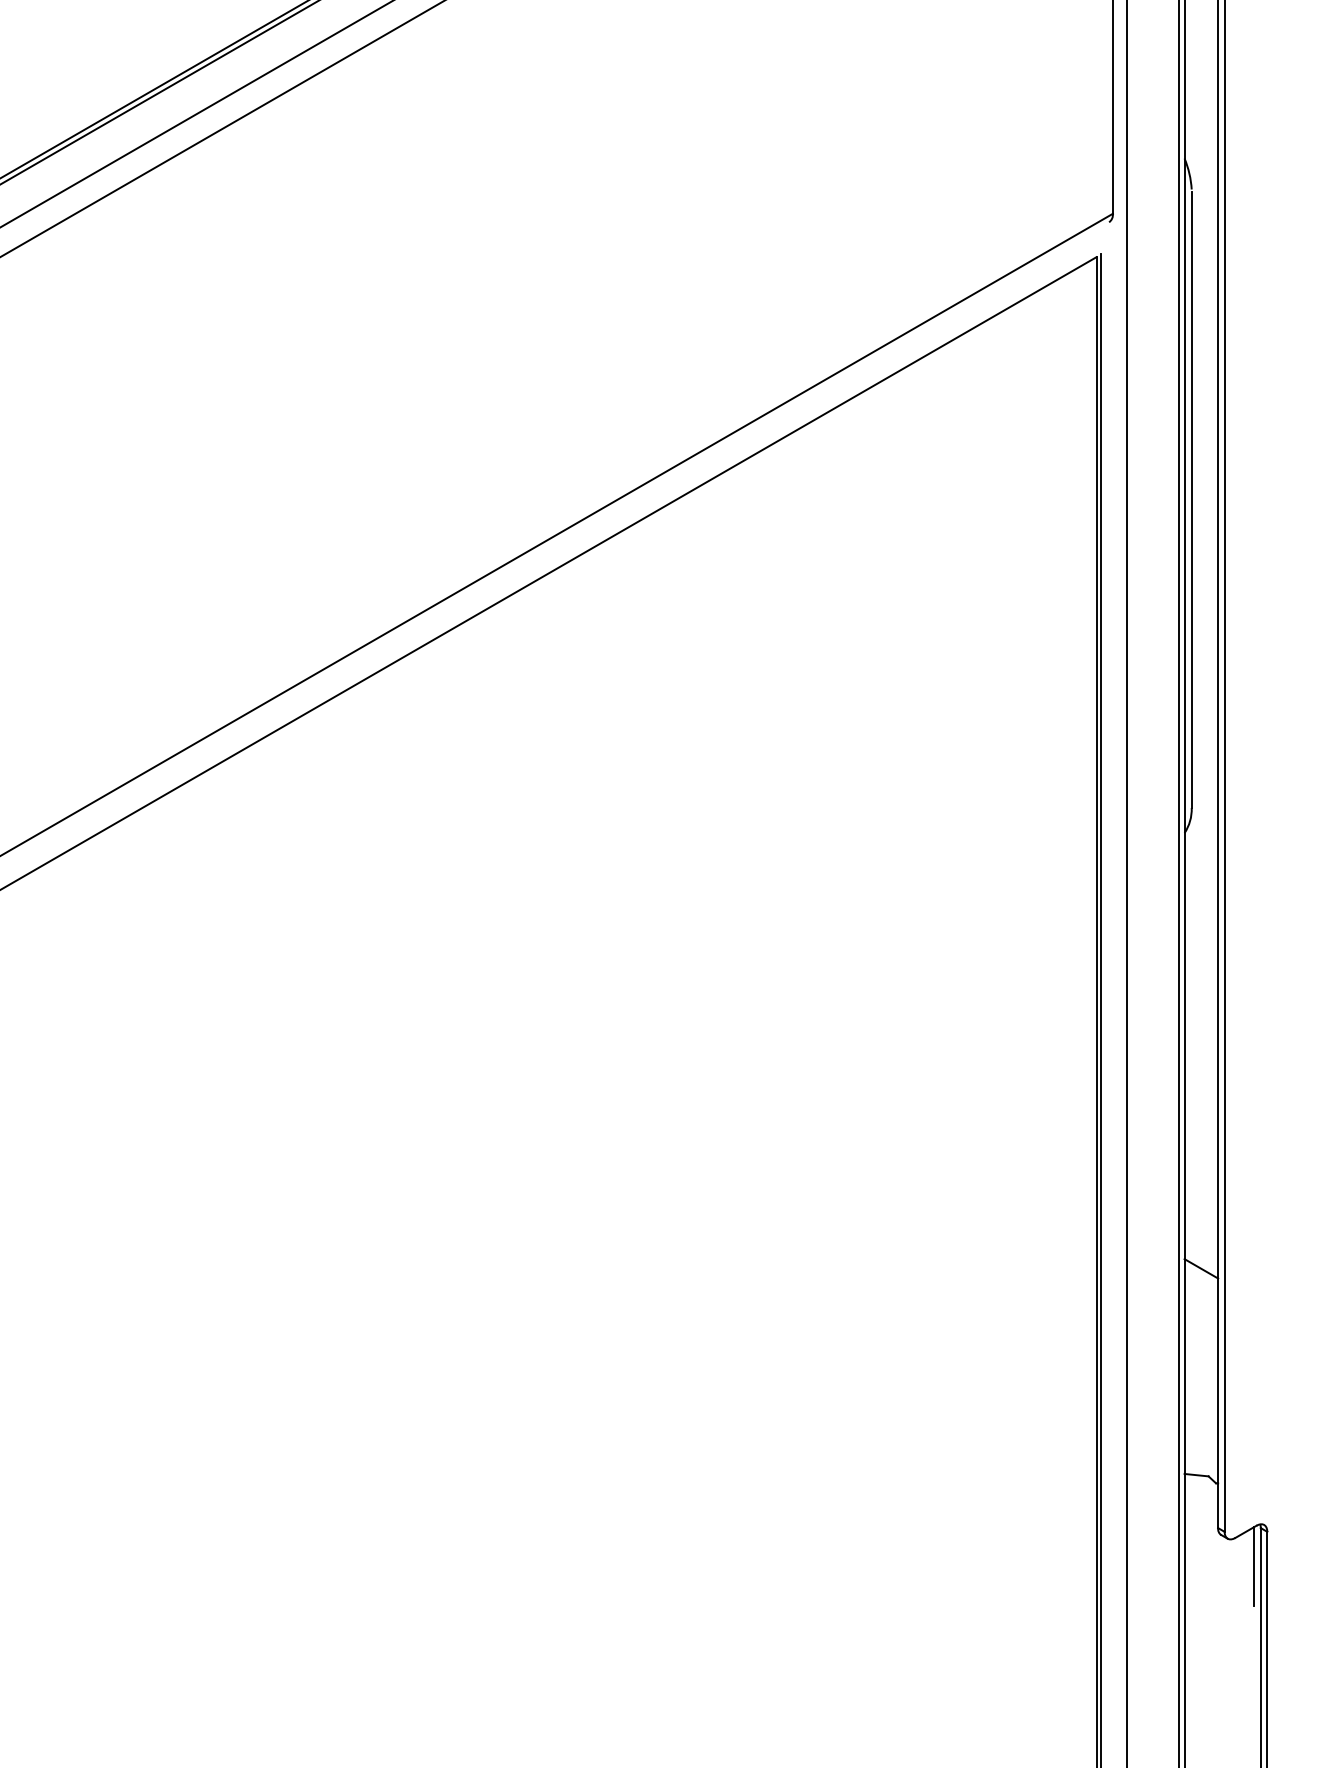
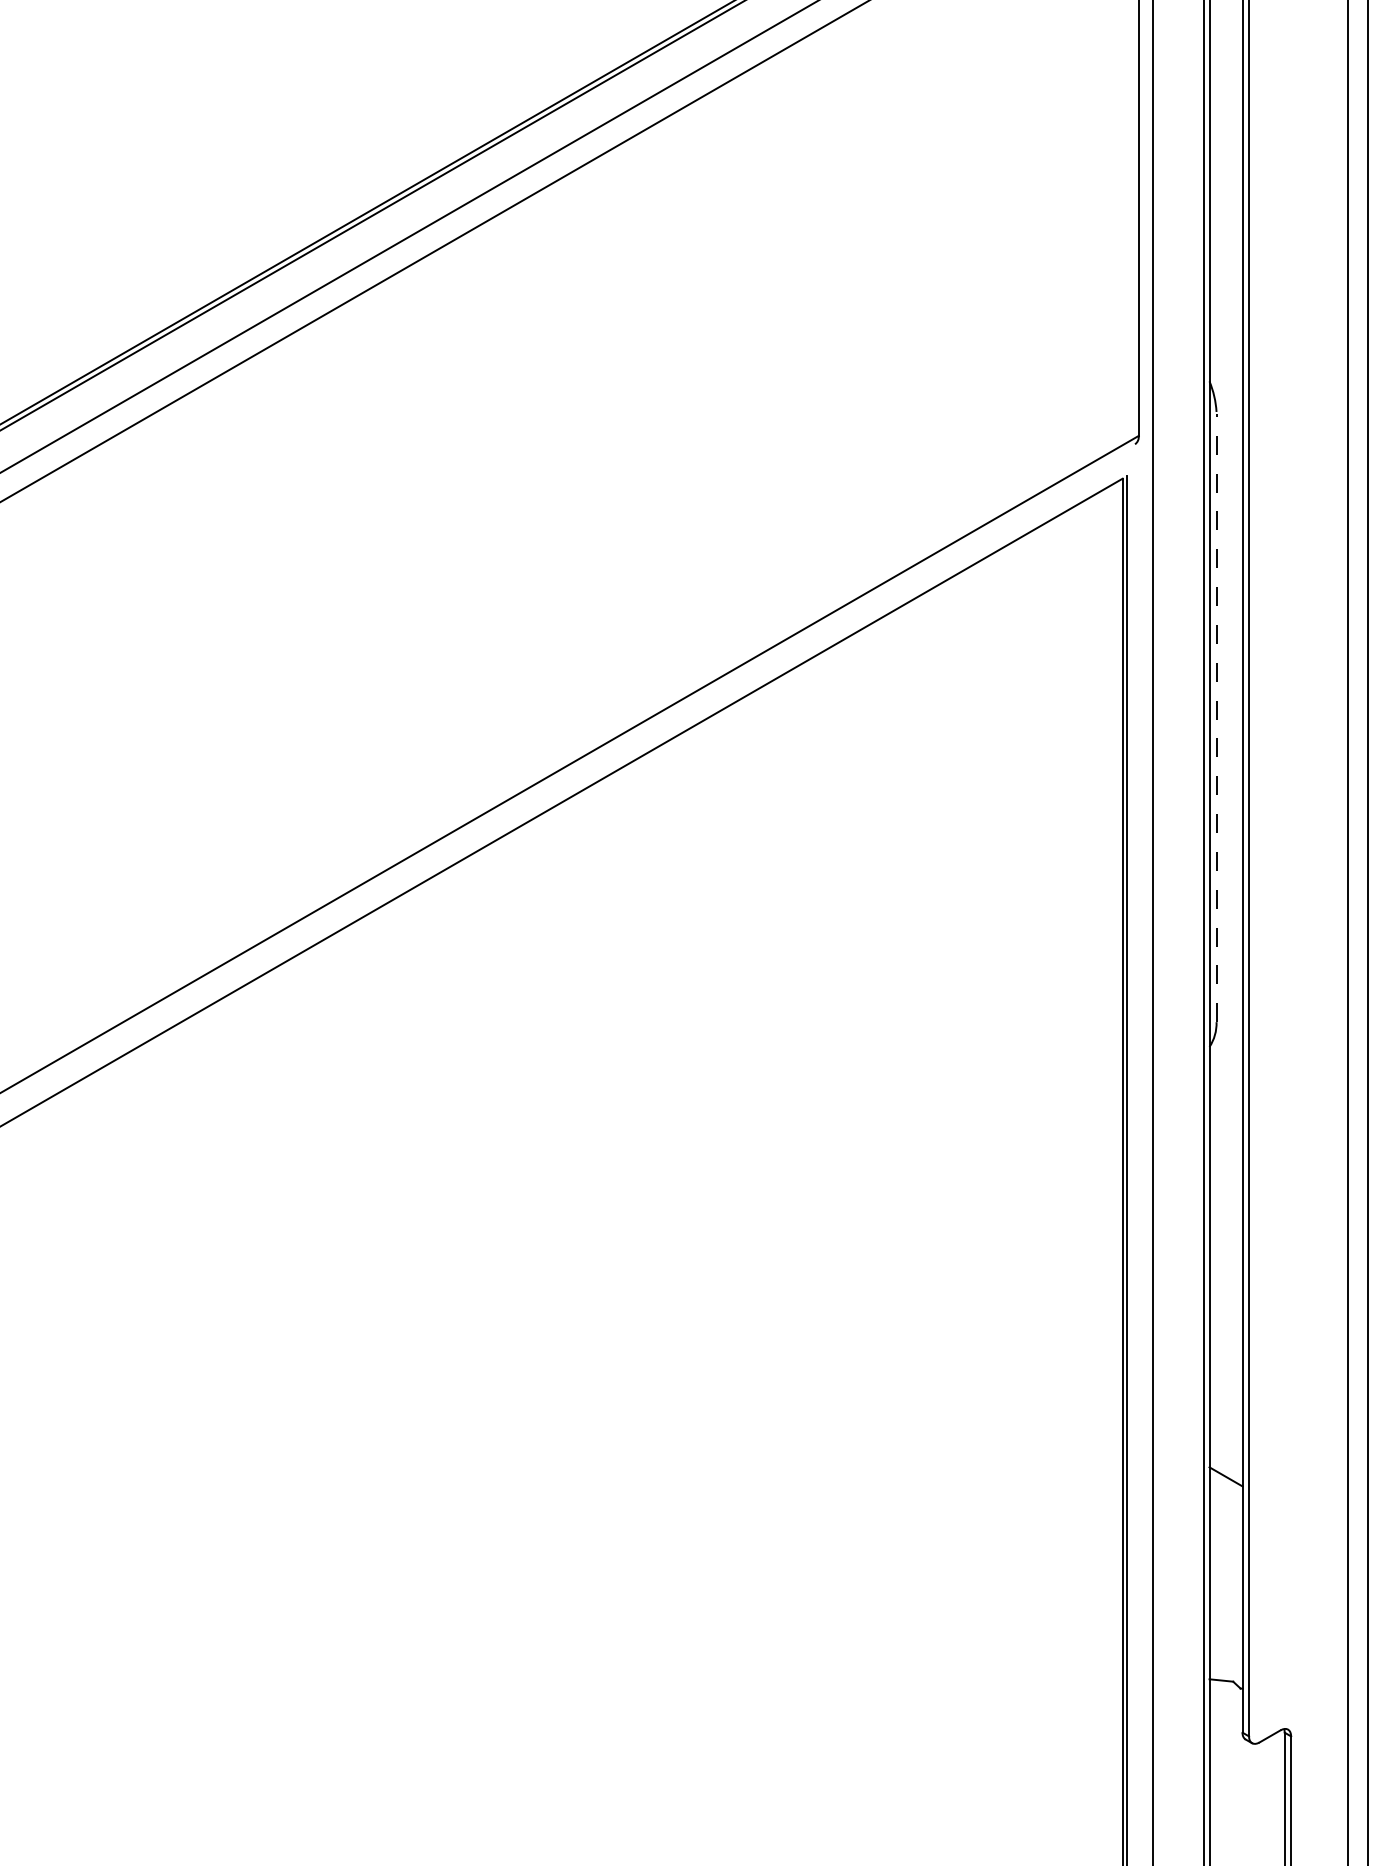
line: (1191, 499) -> (1216, 717), solid -> dashed
line: (1254, 1566) -> (1278, 1770), removed

